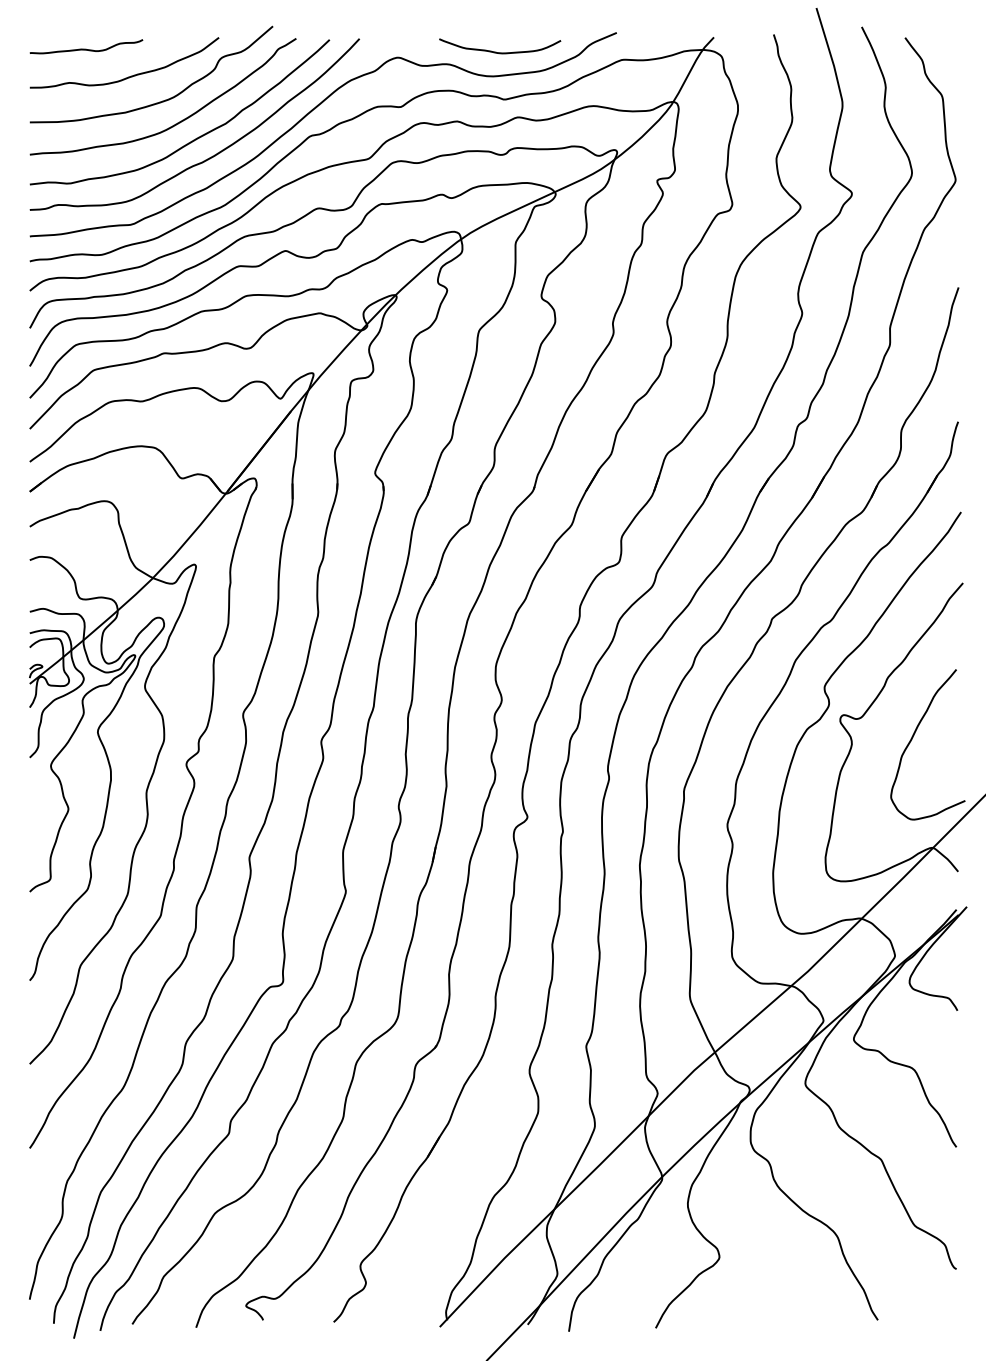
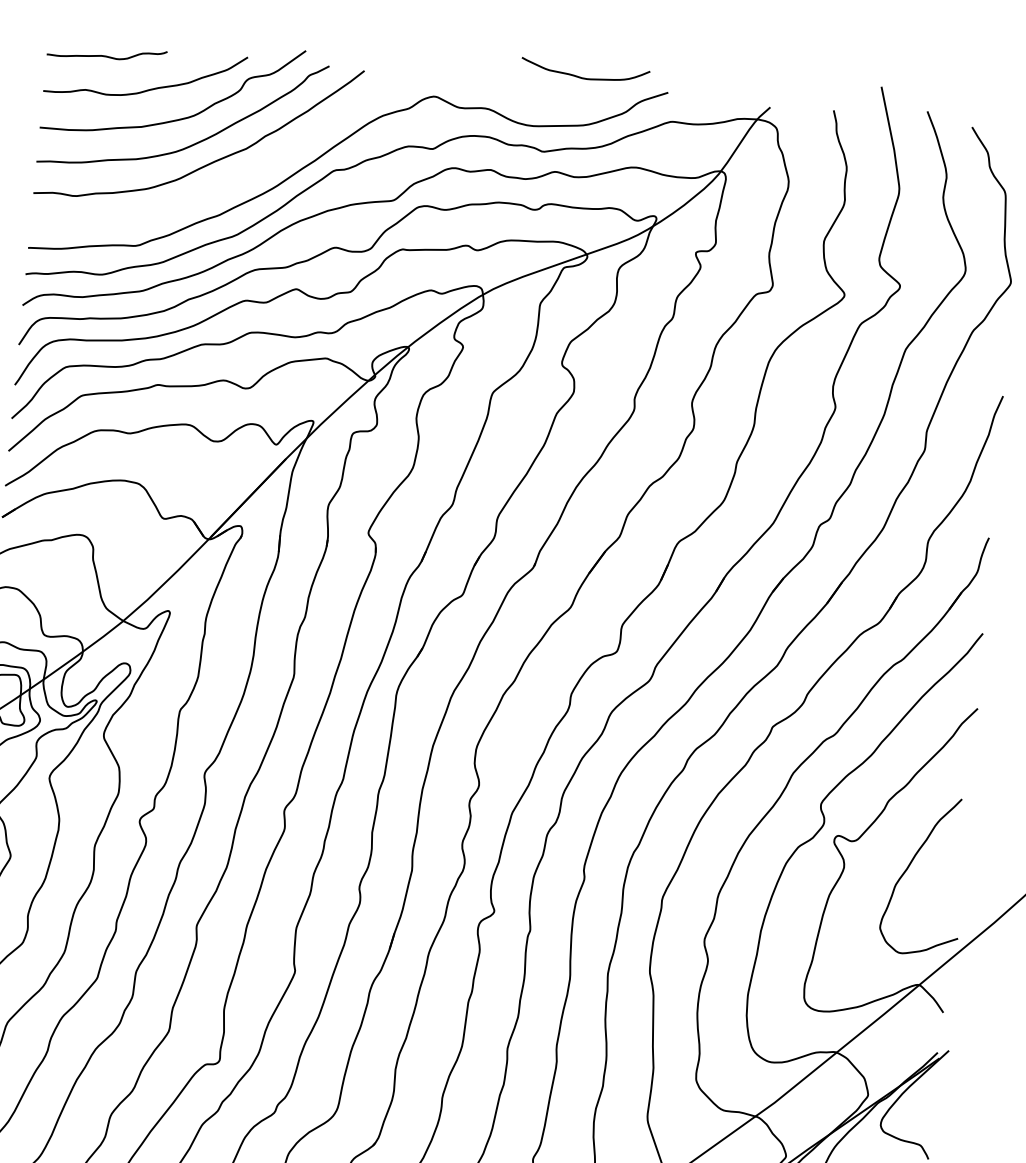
curve: (500, 52) -> (585, 77), moved
curve: (212, 155) -> (229, 181), removed

